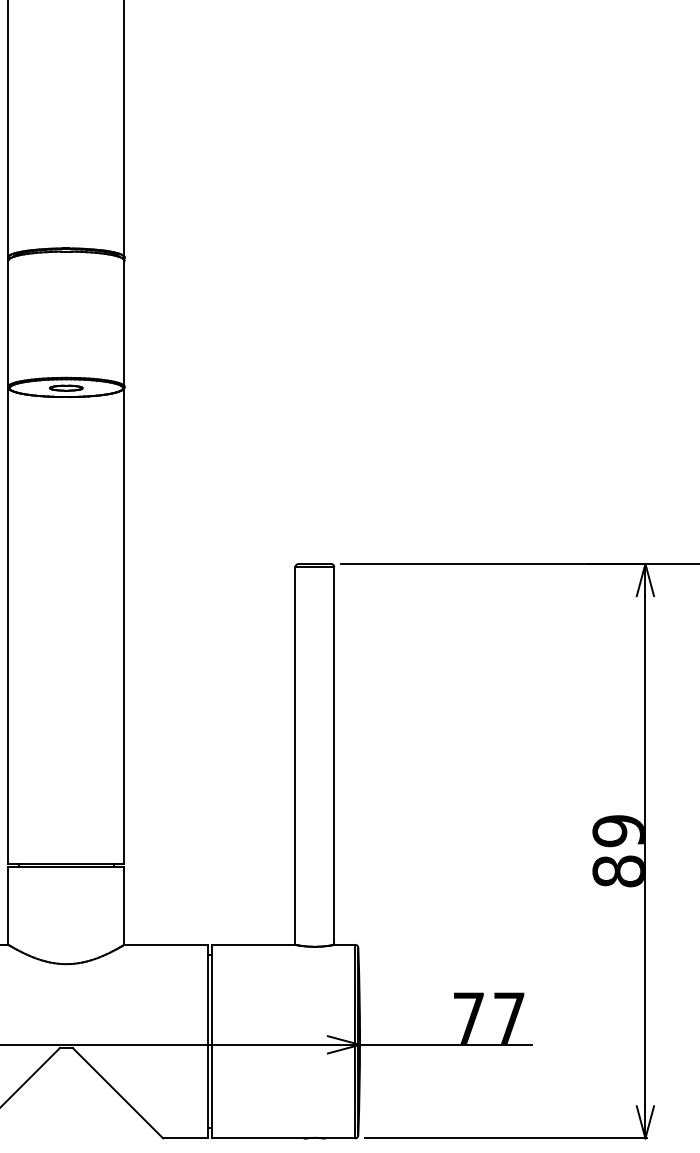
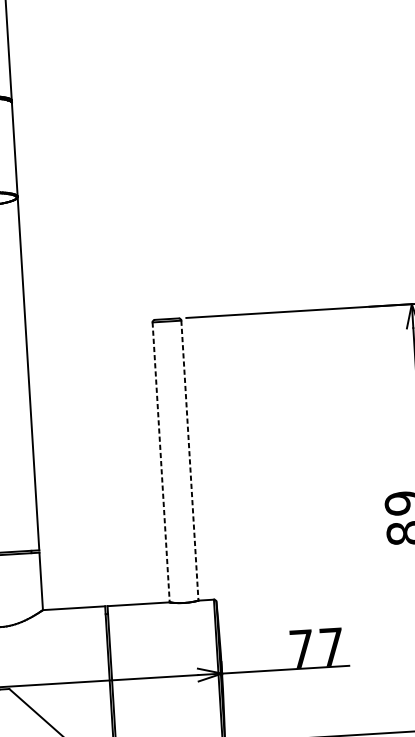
line: (295, 756) -> (161, 462), solid -> dashed
line: (334, 756) -> (190, 461), solid -> dashed

